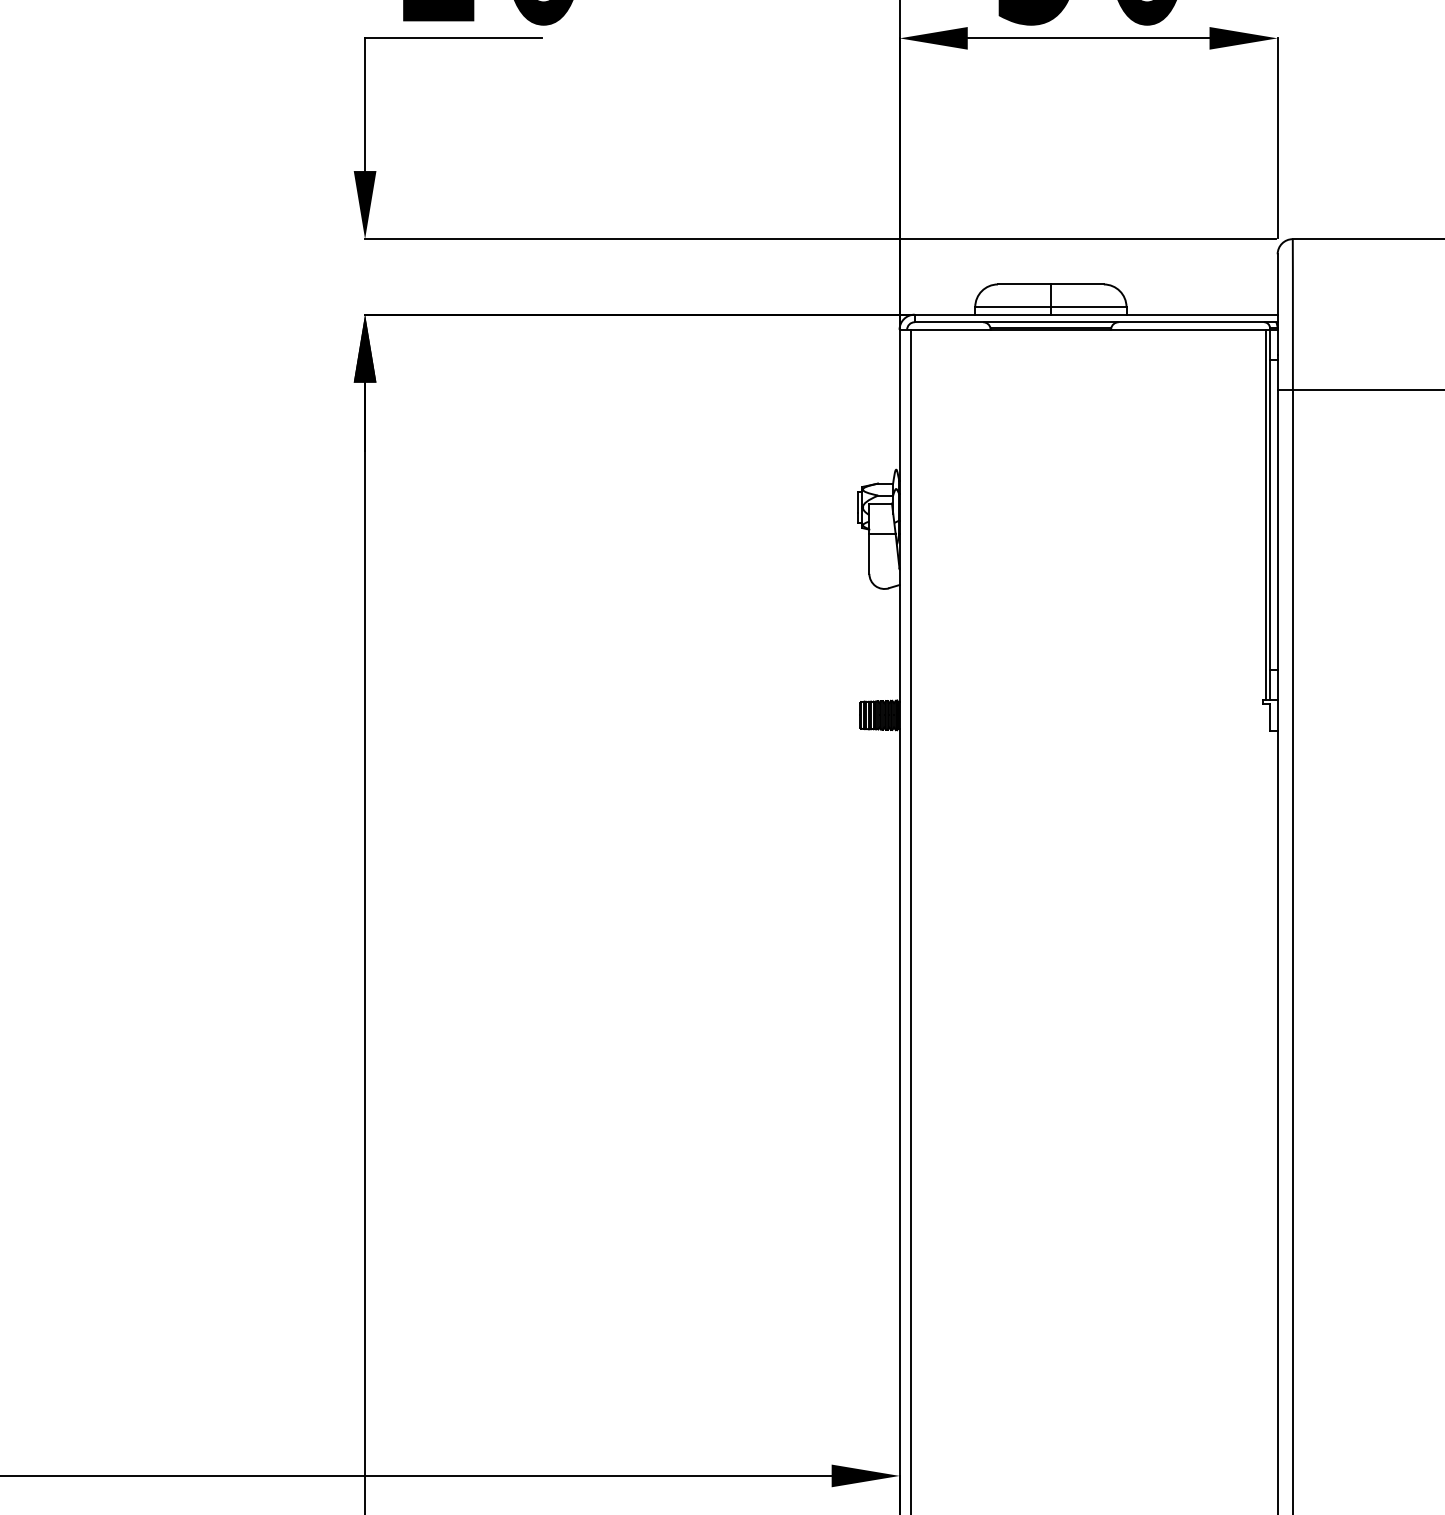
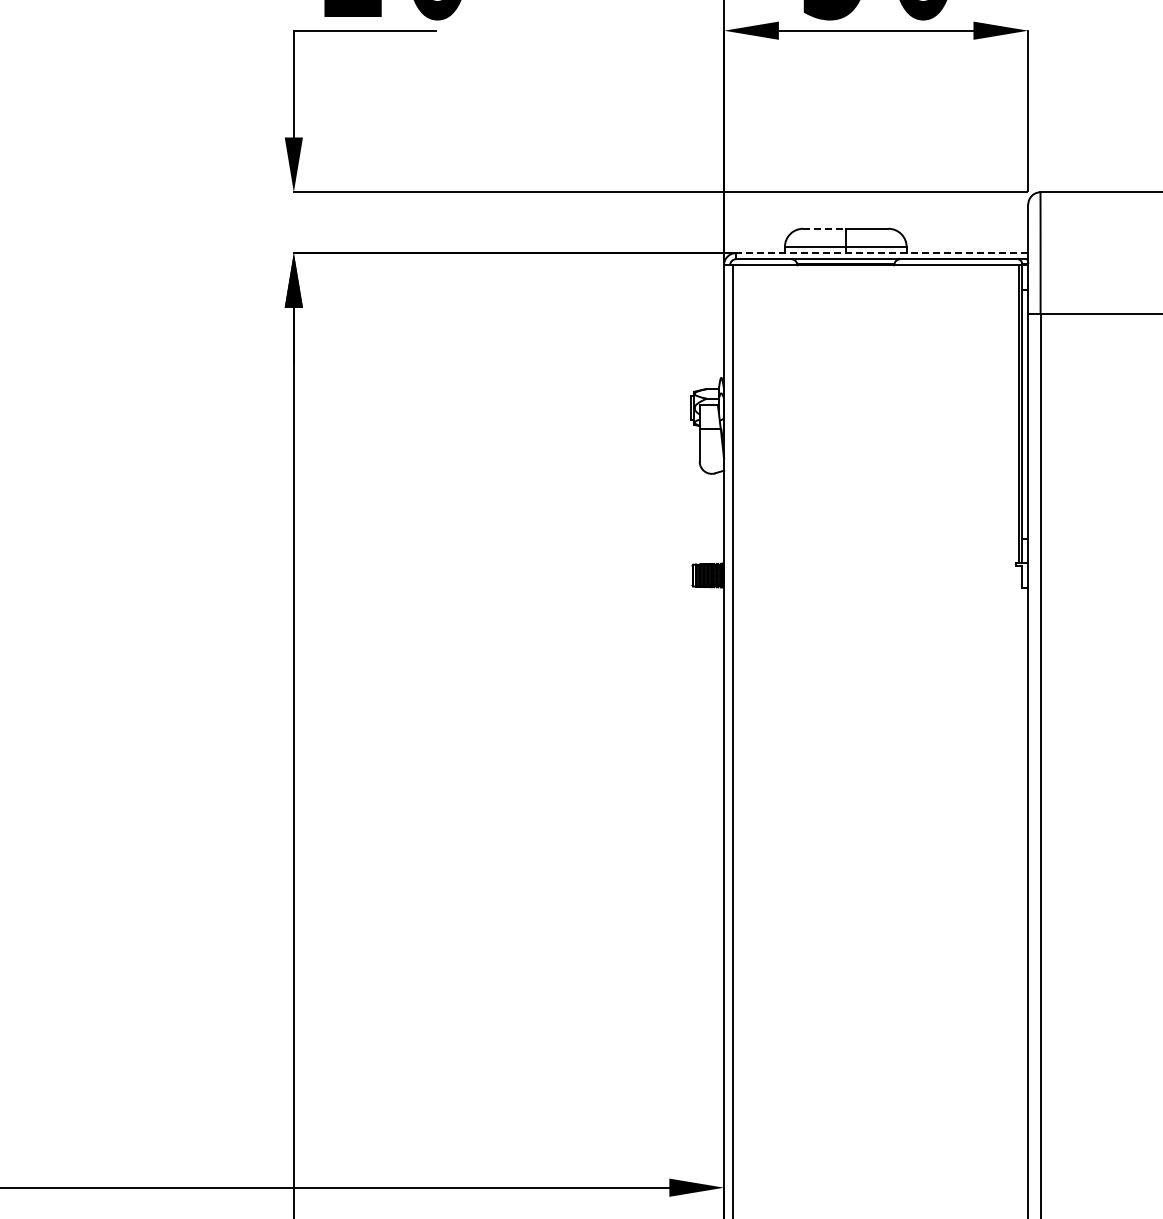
line: (1024, 284) -> (824, 228), solid -> dashed
line: (1095, 315) -> (881, 253), solid -> dashed

